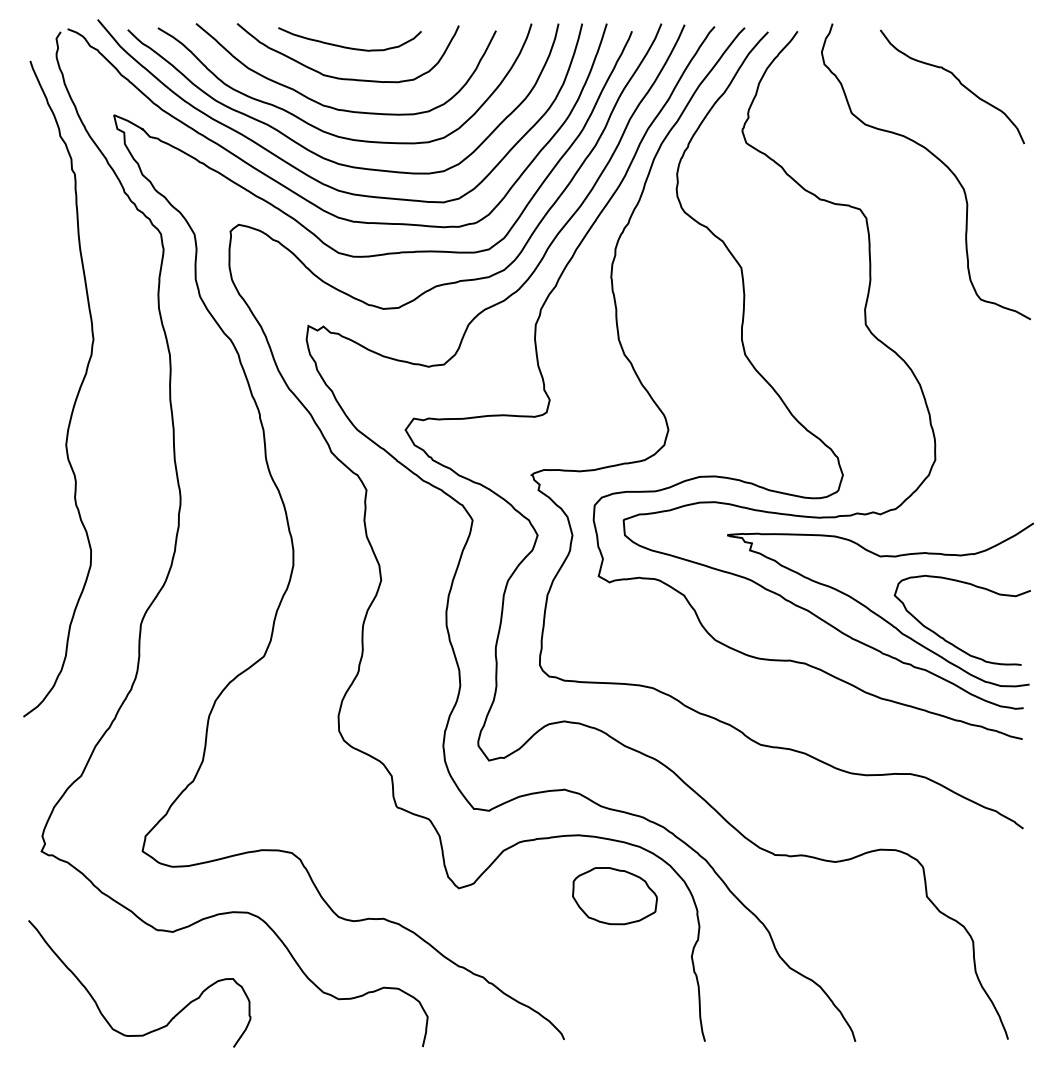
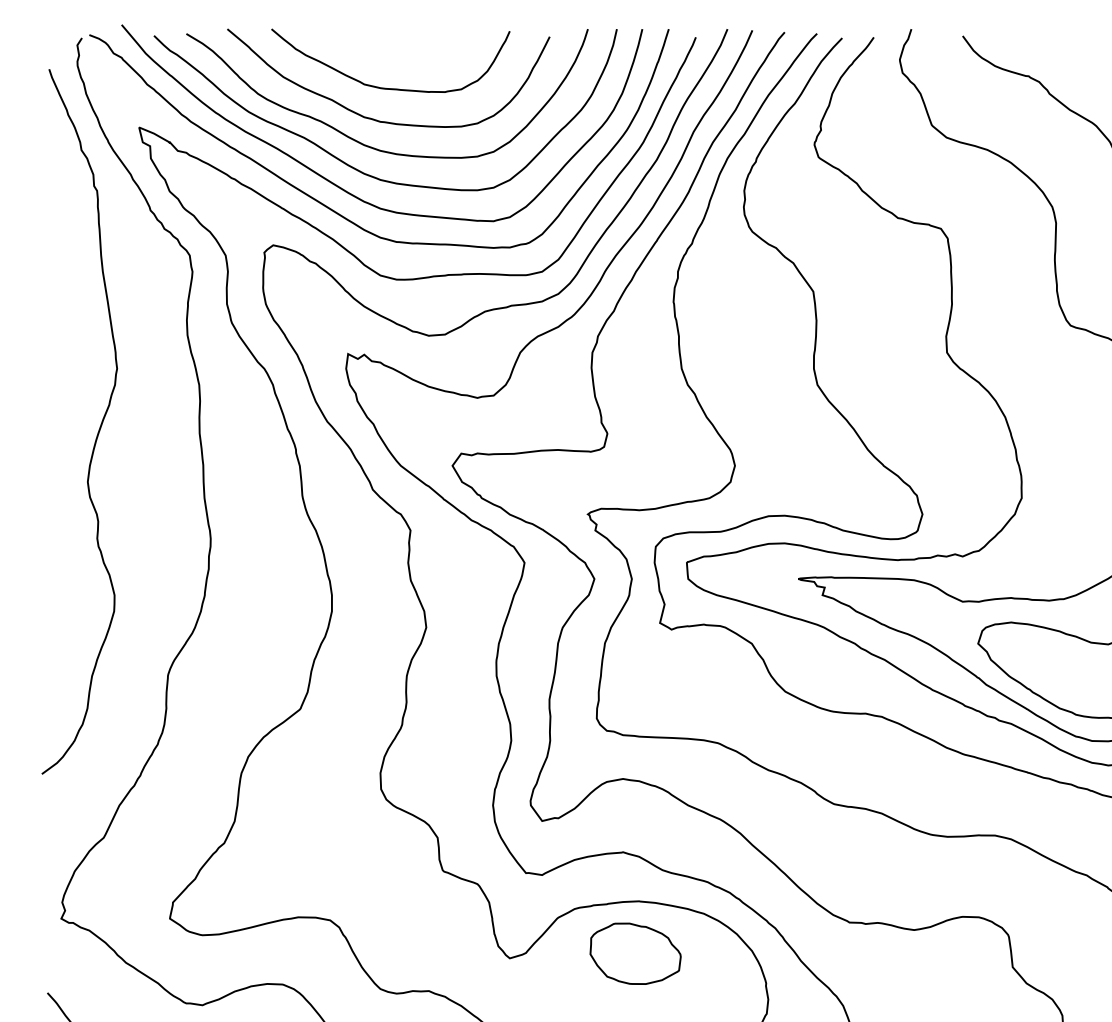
curve: (346, 46) -> (389, 53), removed
part: (614, 896) -> (635, 954), moved

